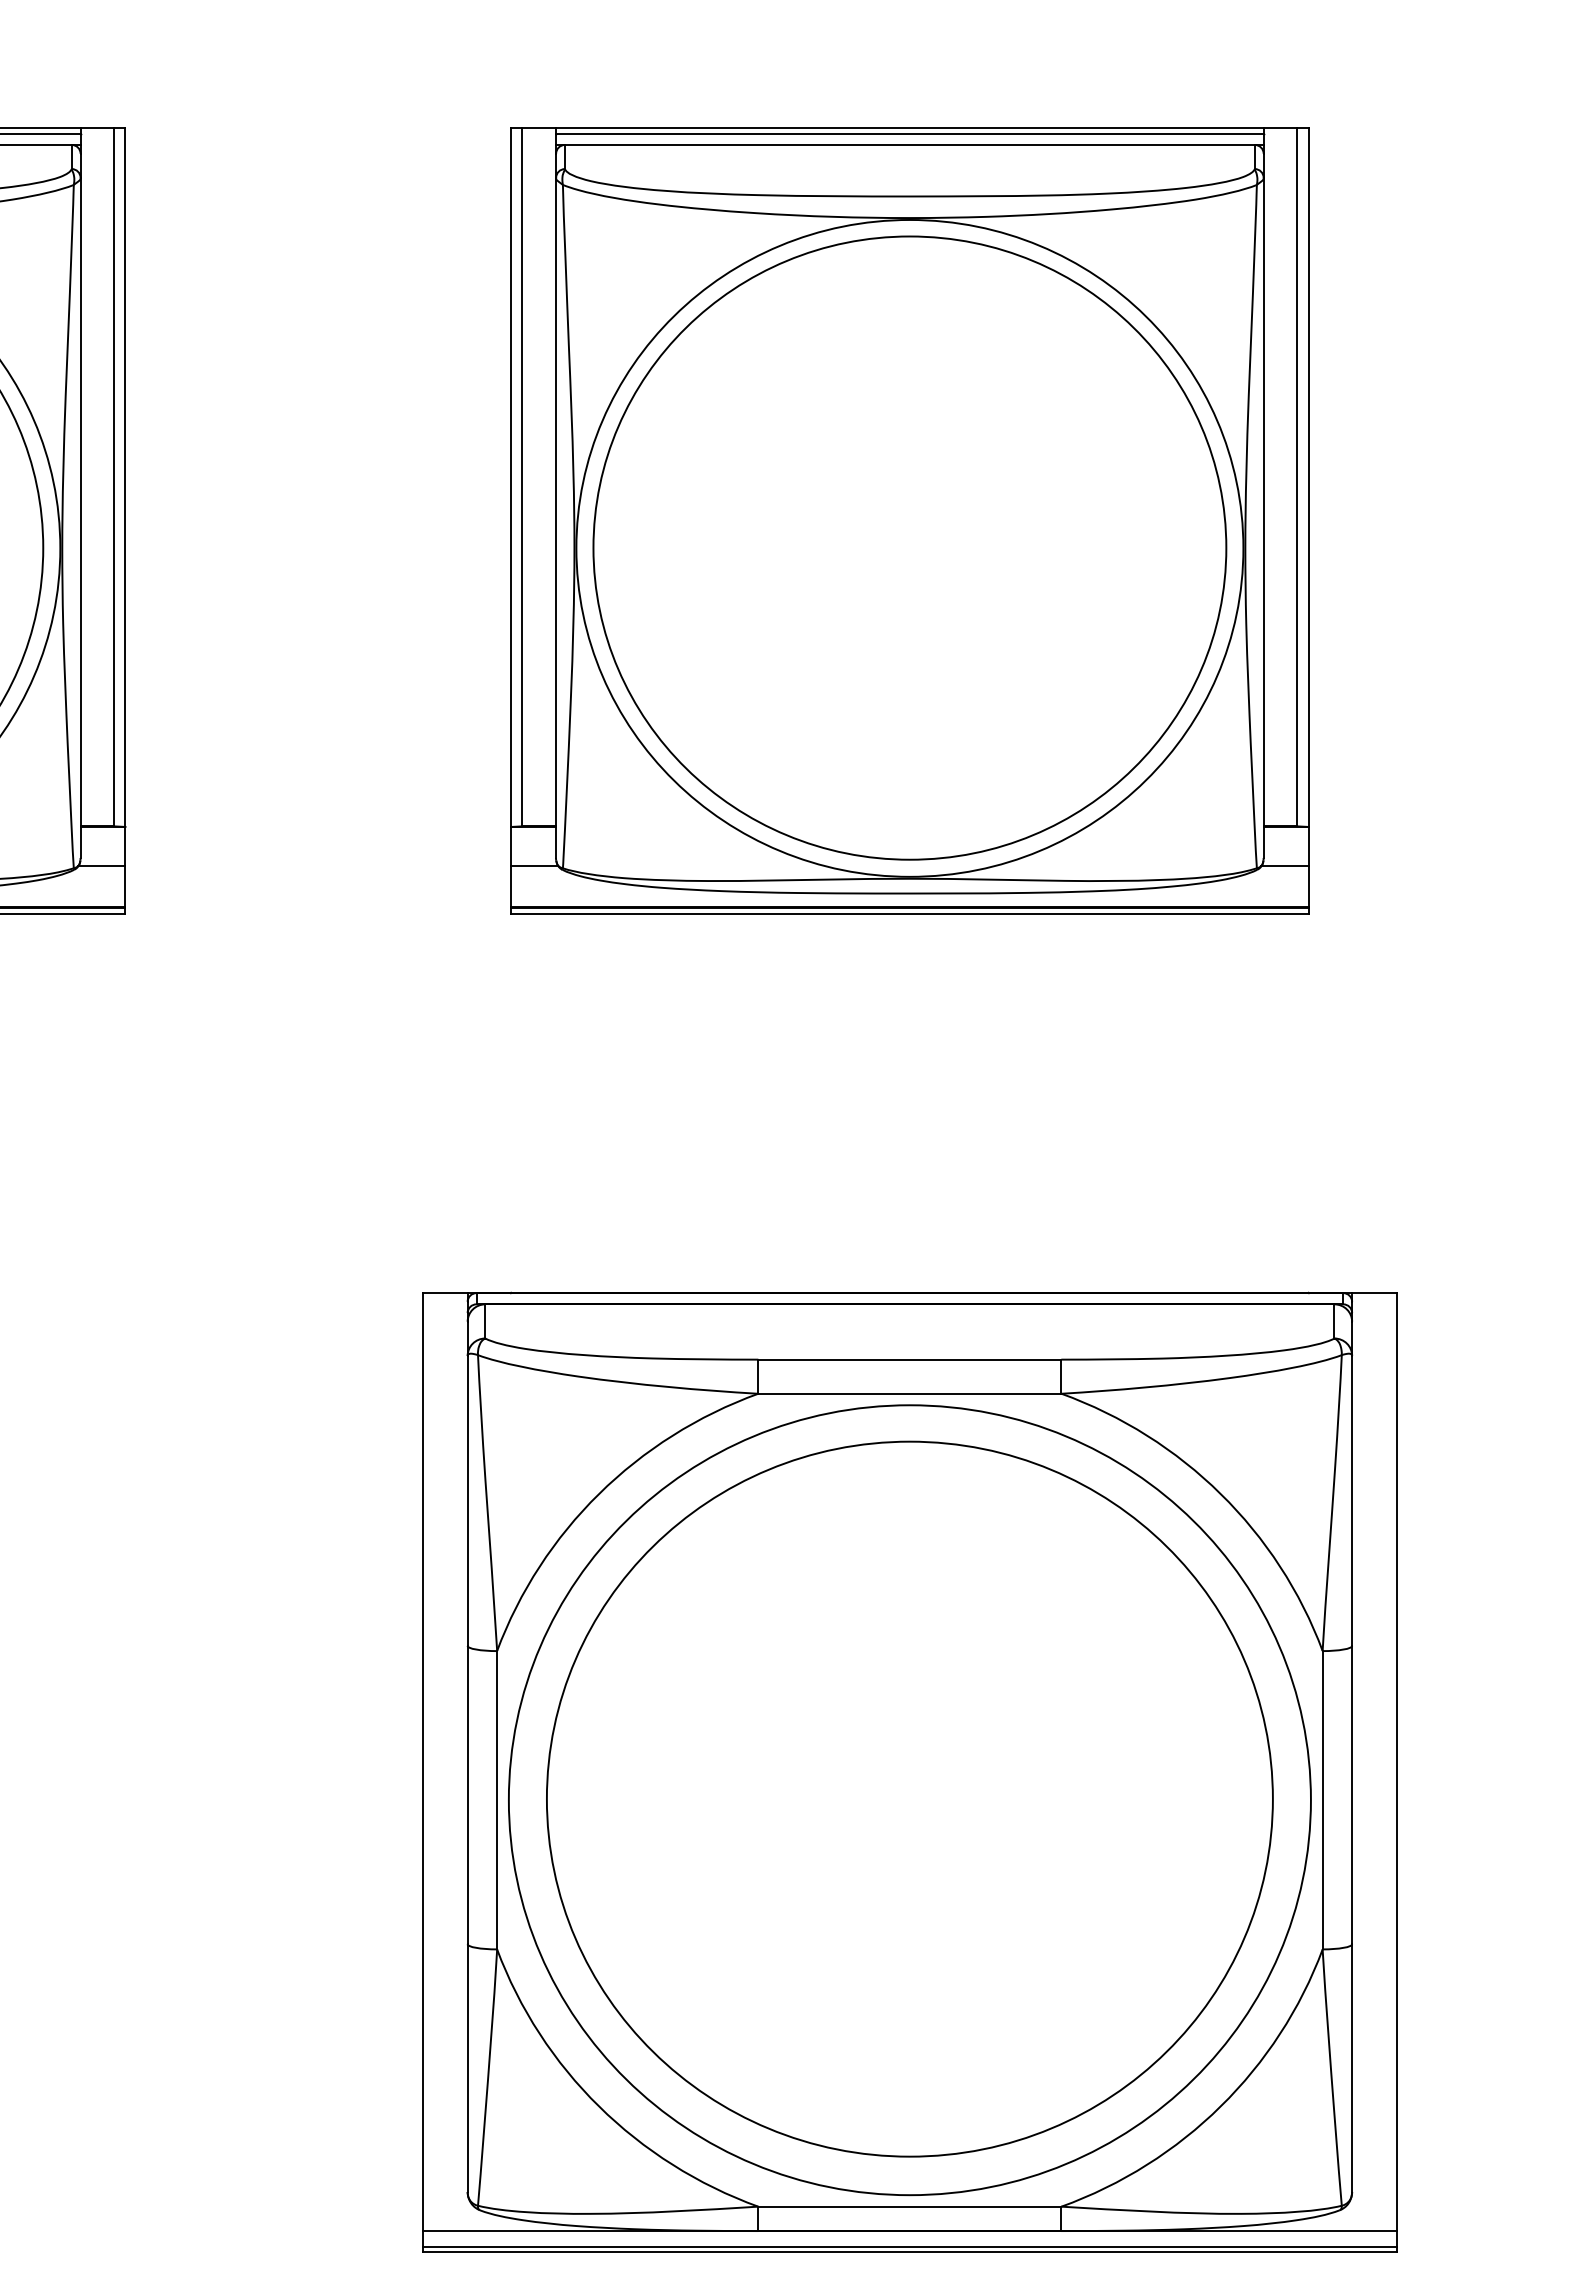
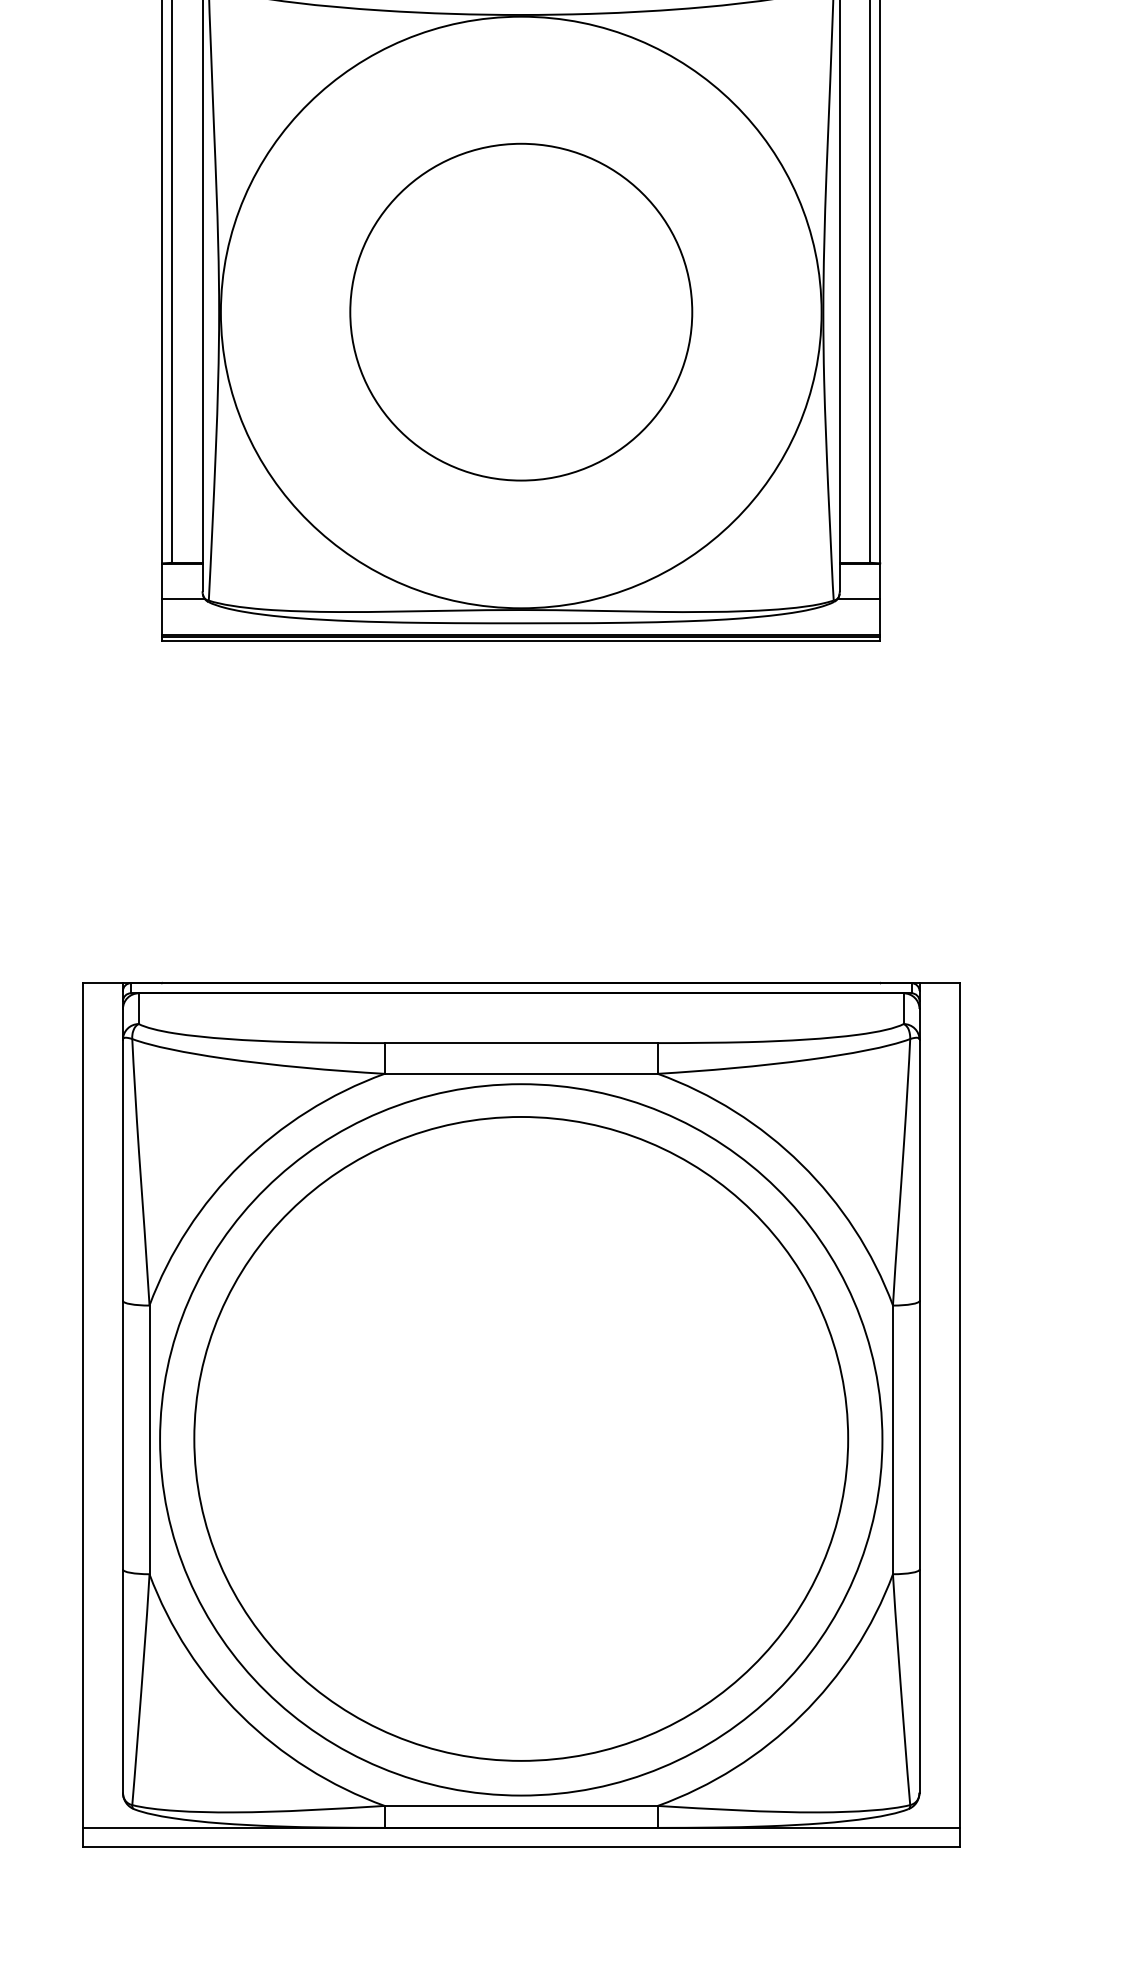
part: (909, 547) -> (520, 311), size x0.6
line: (909, 2247) -> (520, 1842), removed

